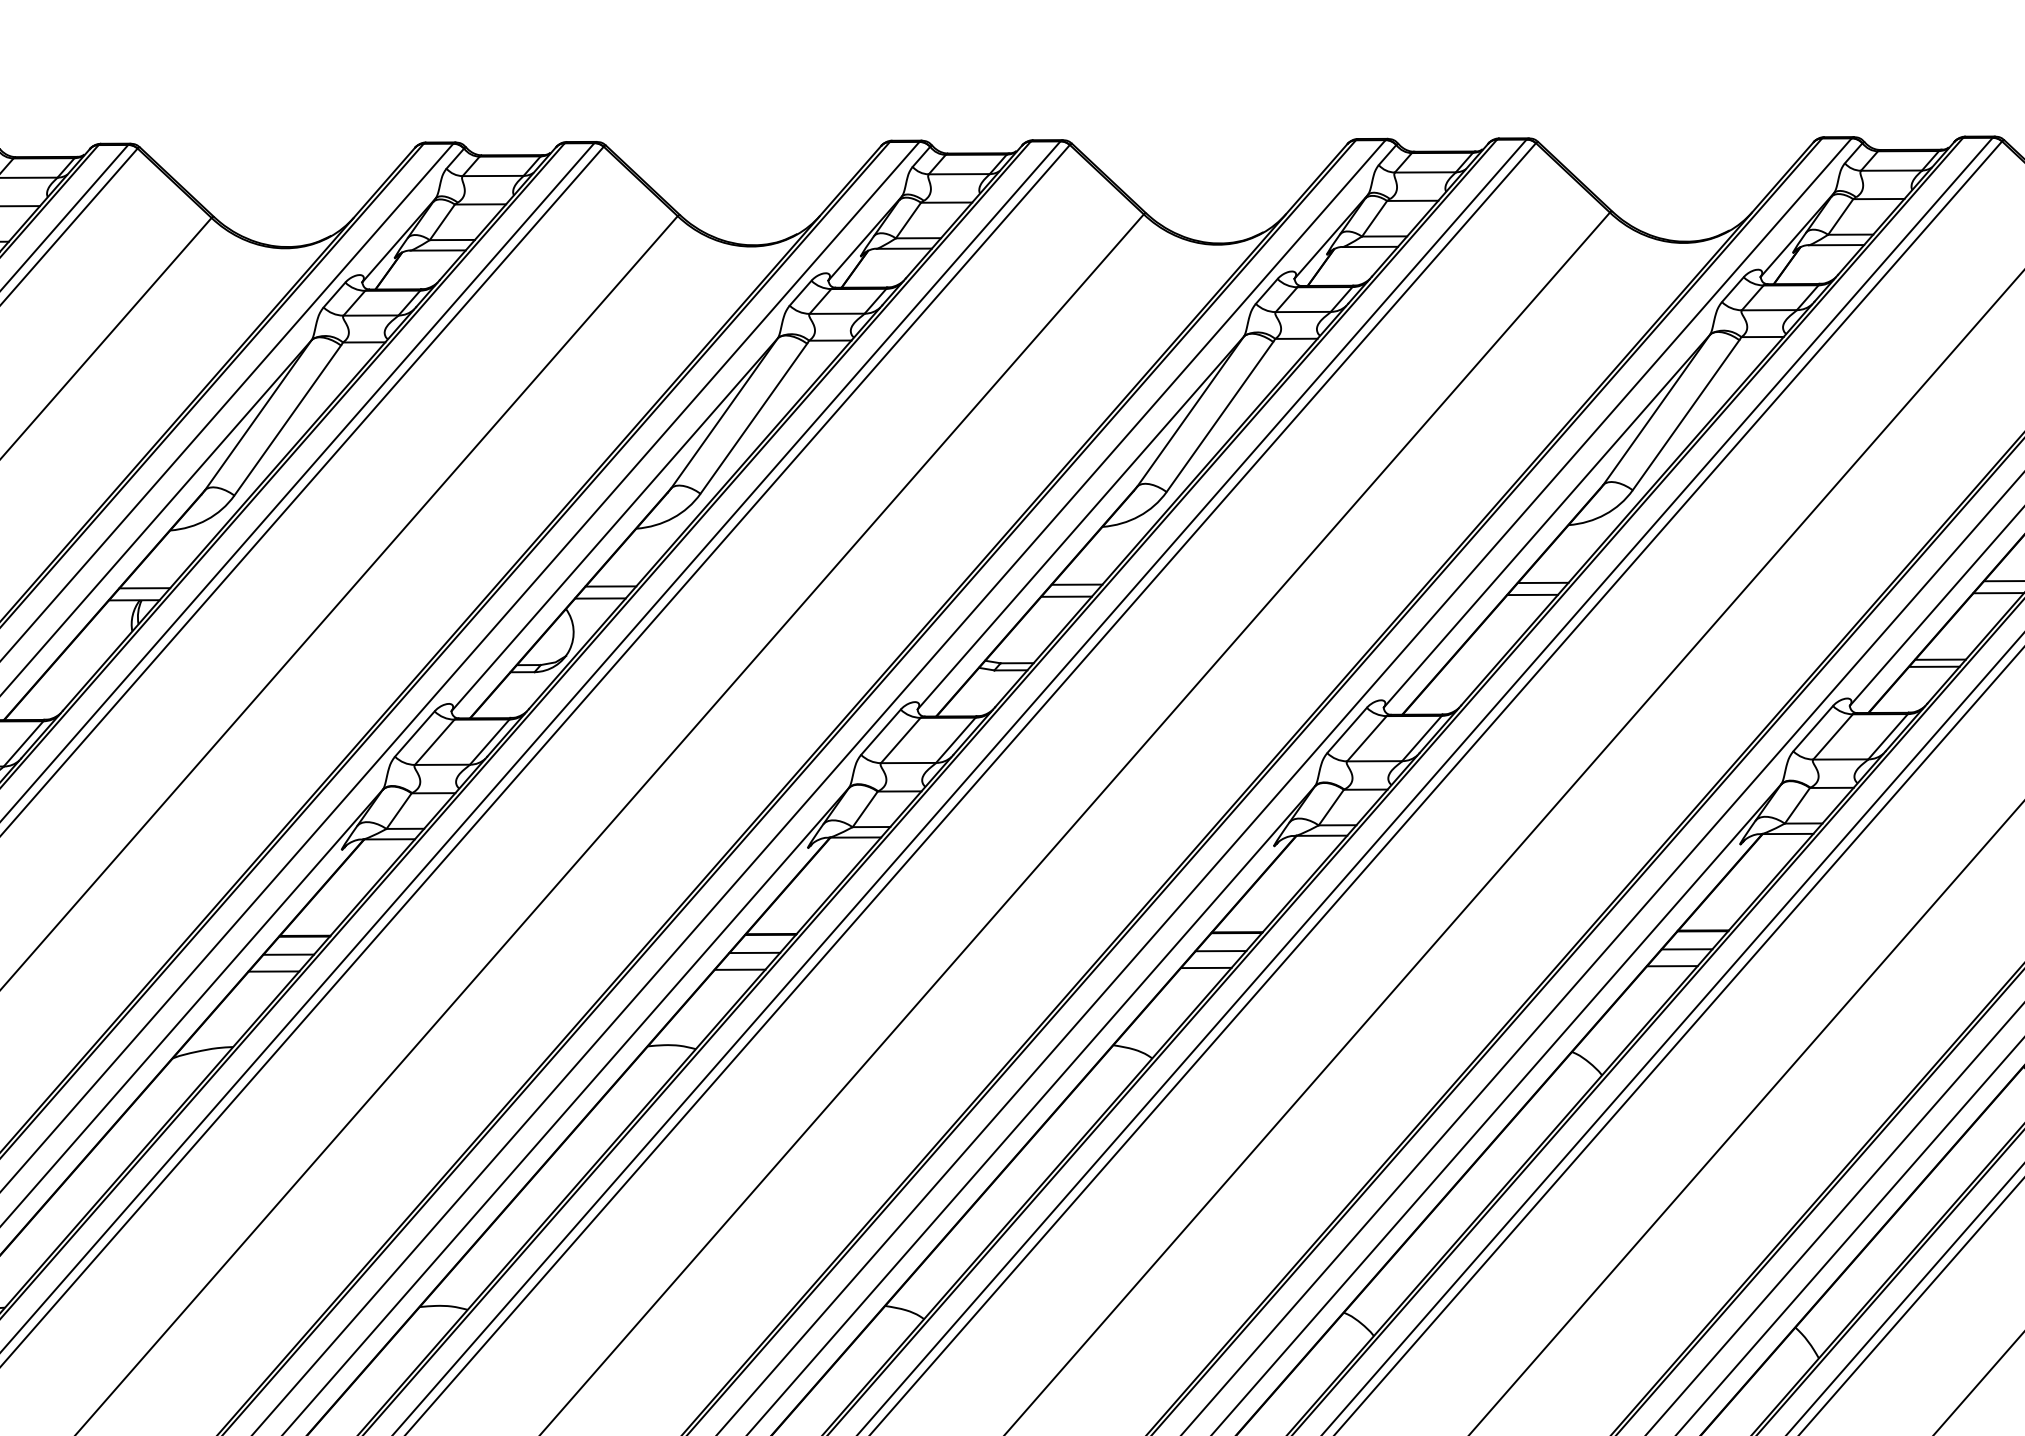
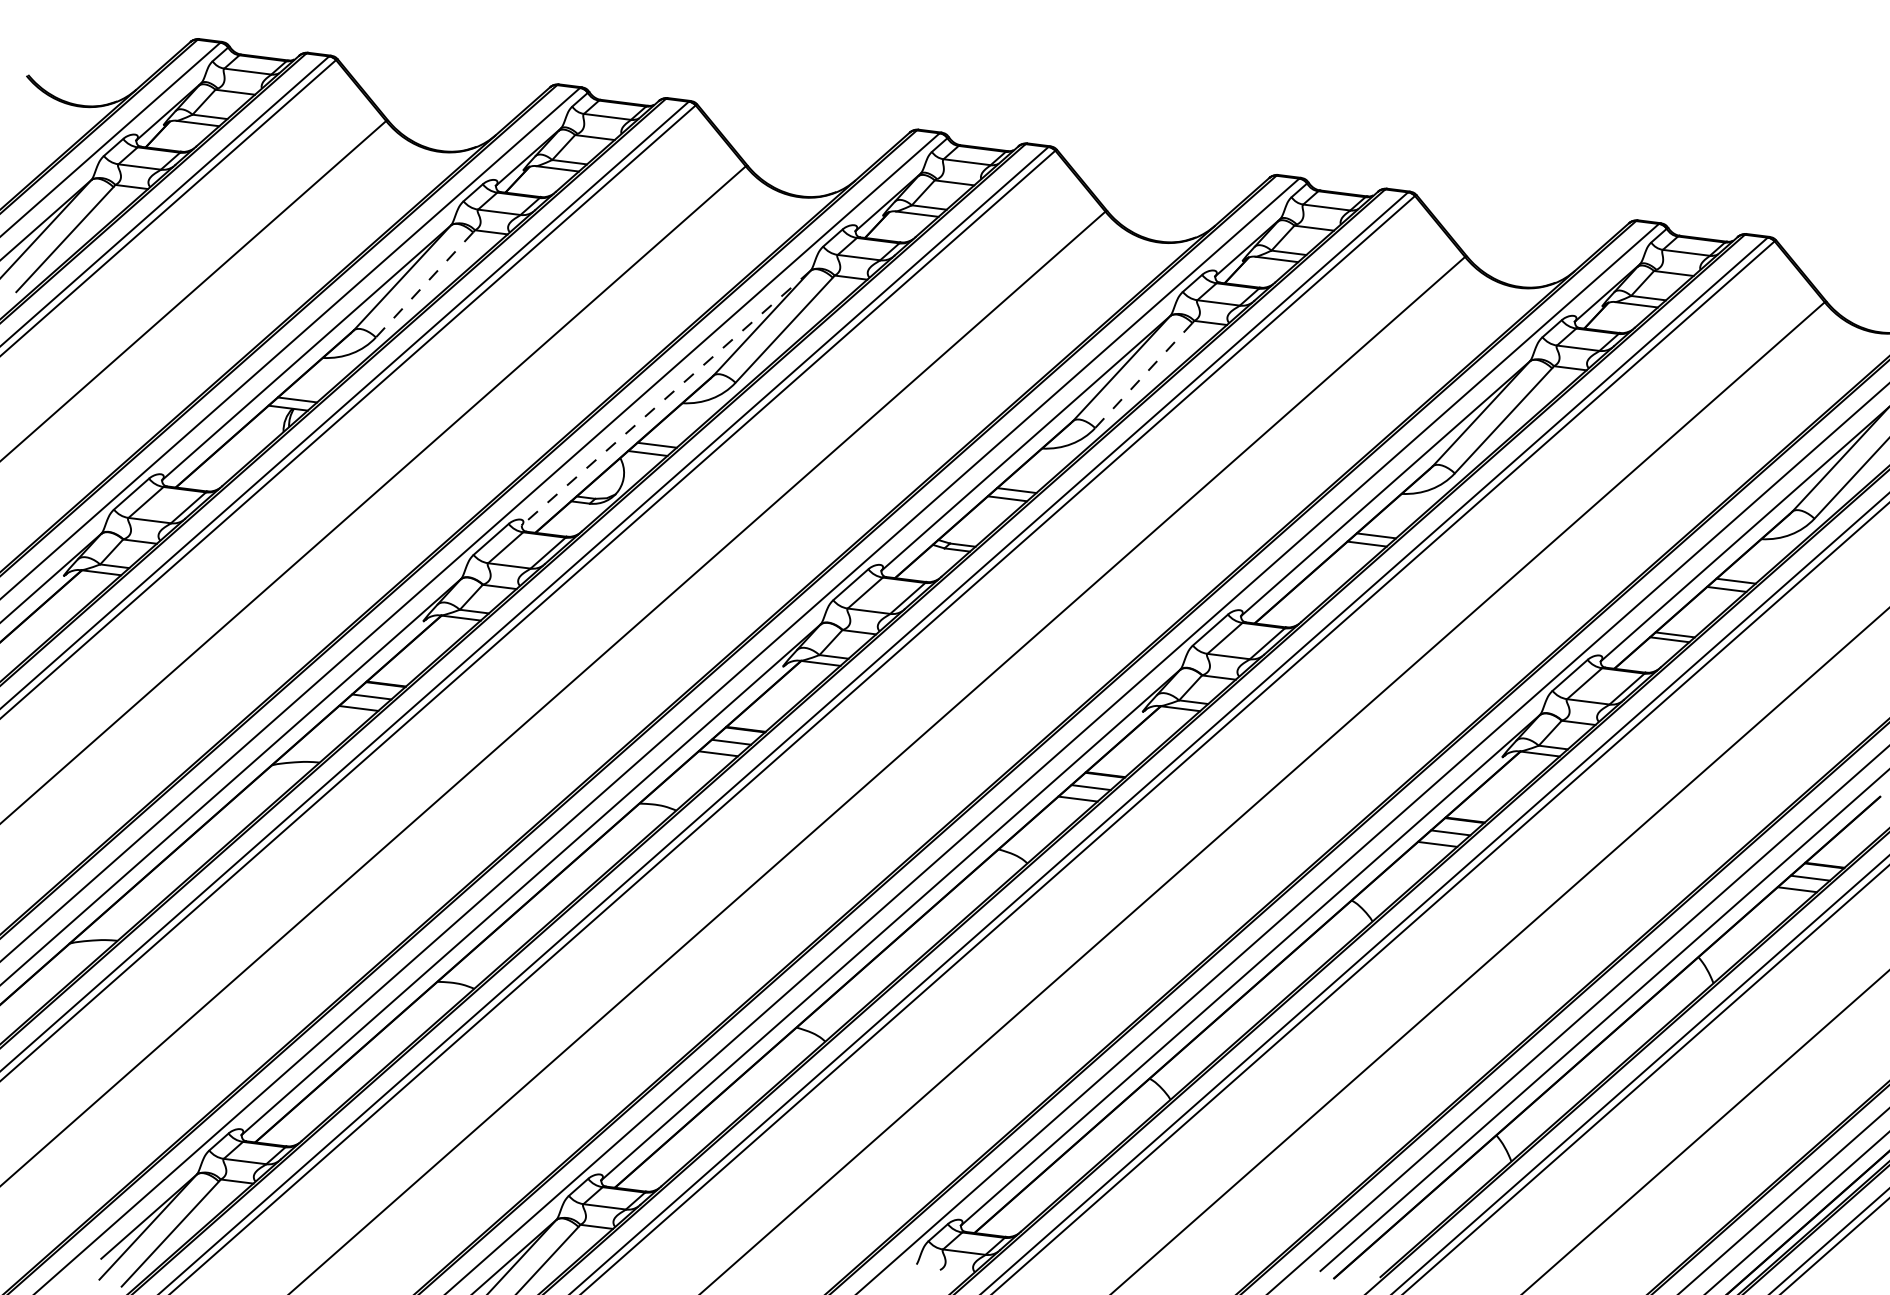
line: (1219, 416) -> (1143, 375), solid -> dashed
line: (287, 420) -> (424, 284), solid -> dashed
line: (615, 525) -> (666, 398), solid -> dashed

